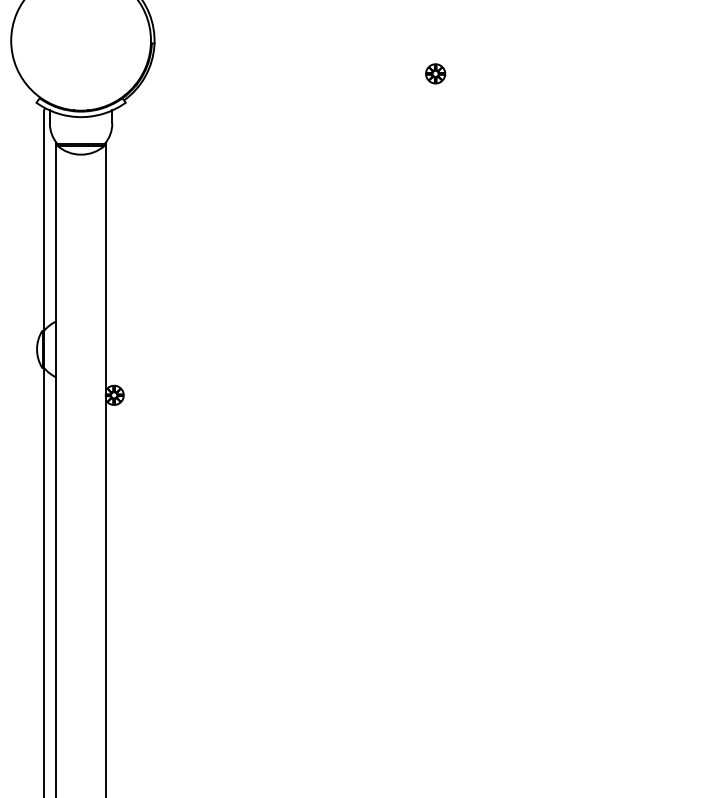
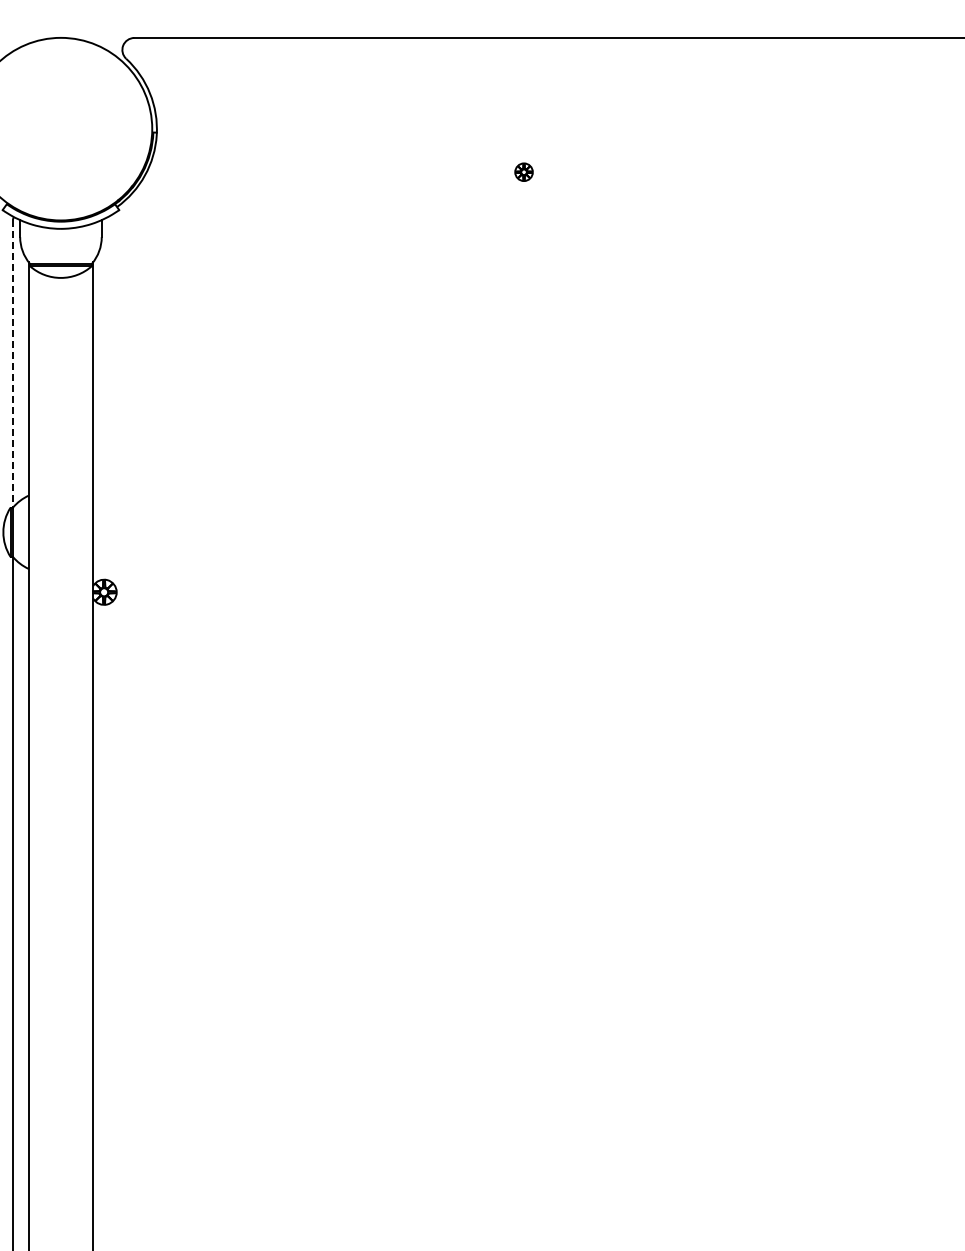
part: (435, 73) -> (523, 171), size x0.7
line: (44, 220) -> (12, 363), solid -> dashed

